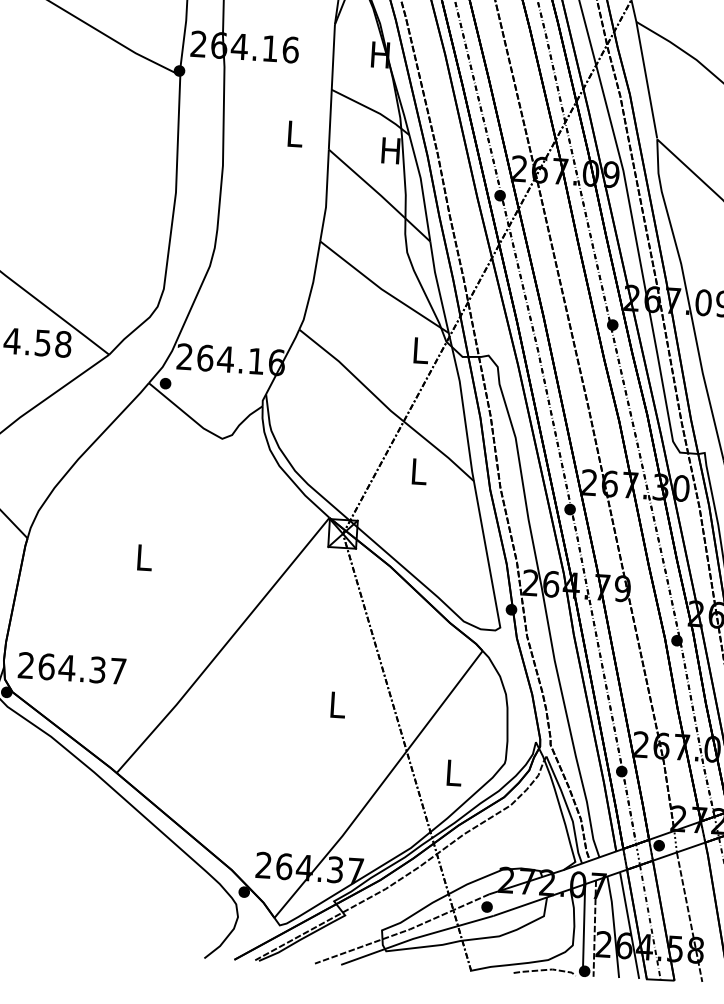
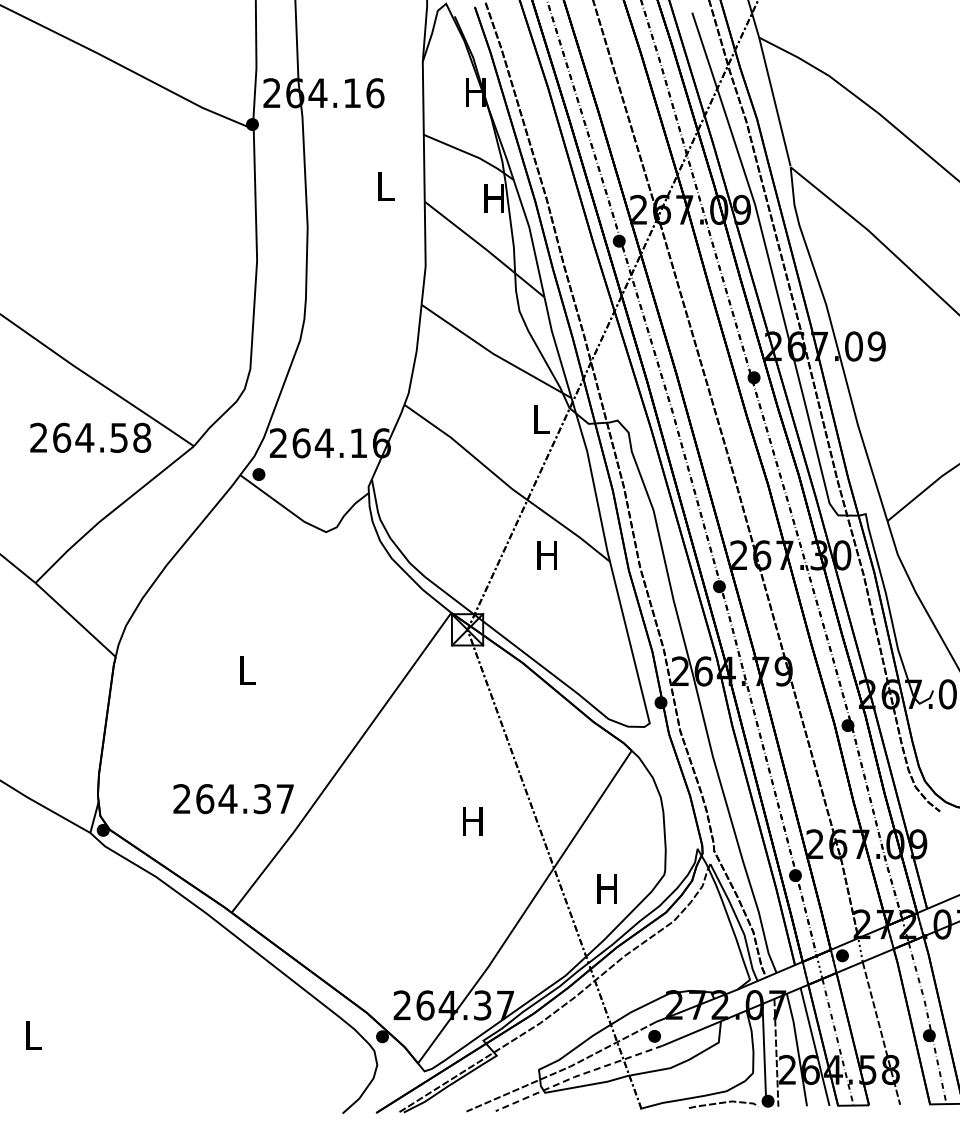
text: (417, 472) -> (546, 555), L -> H
text: (72, 668) -> (233, 799), moved
text: (336, 705) -> (472, 821), L -> H
text: (452, 772) -> (606, 888), L -> H
line: (416, 938) -> (577, 1076), solid -> dashed

